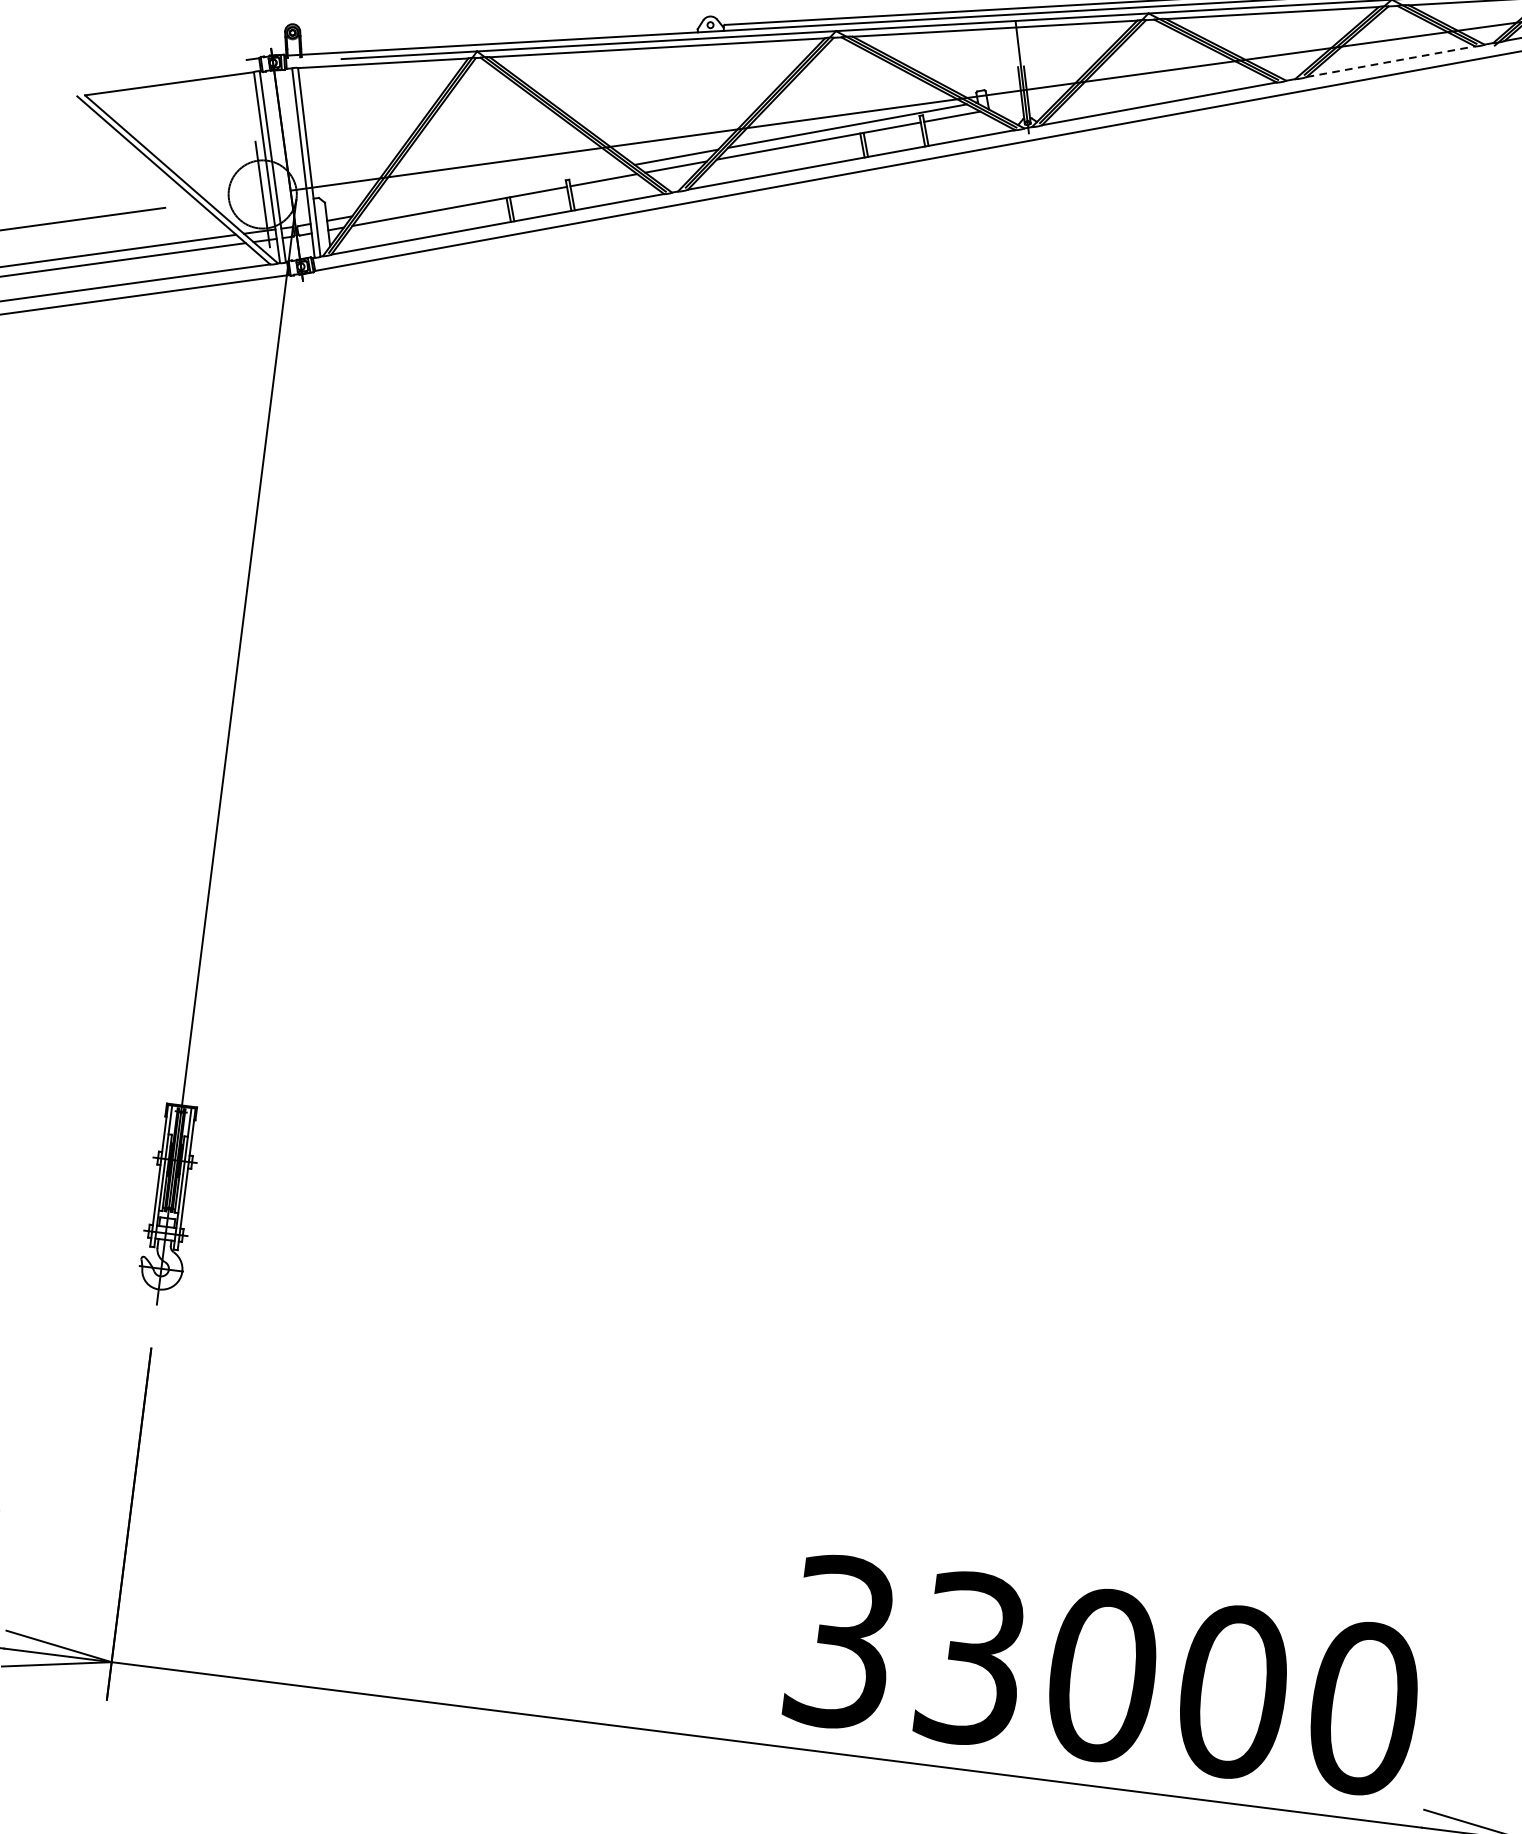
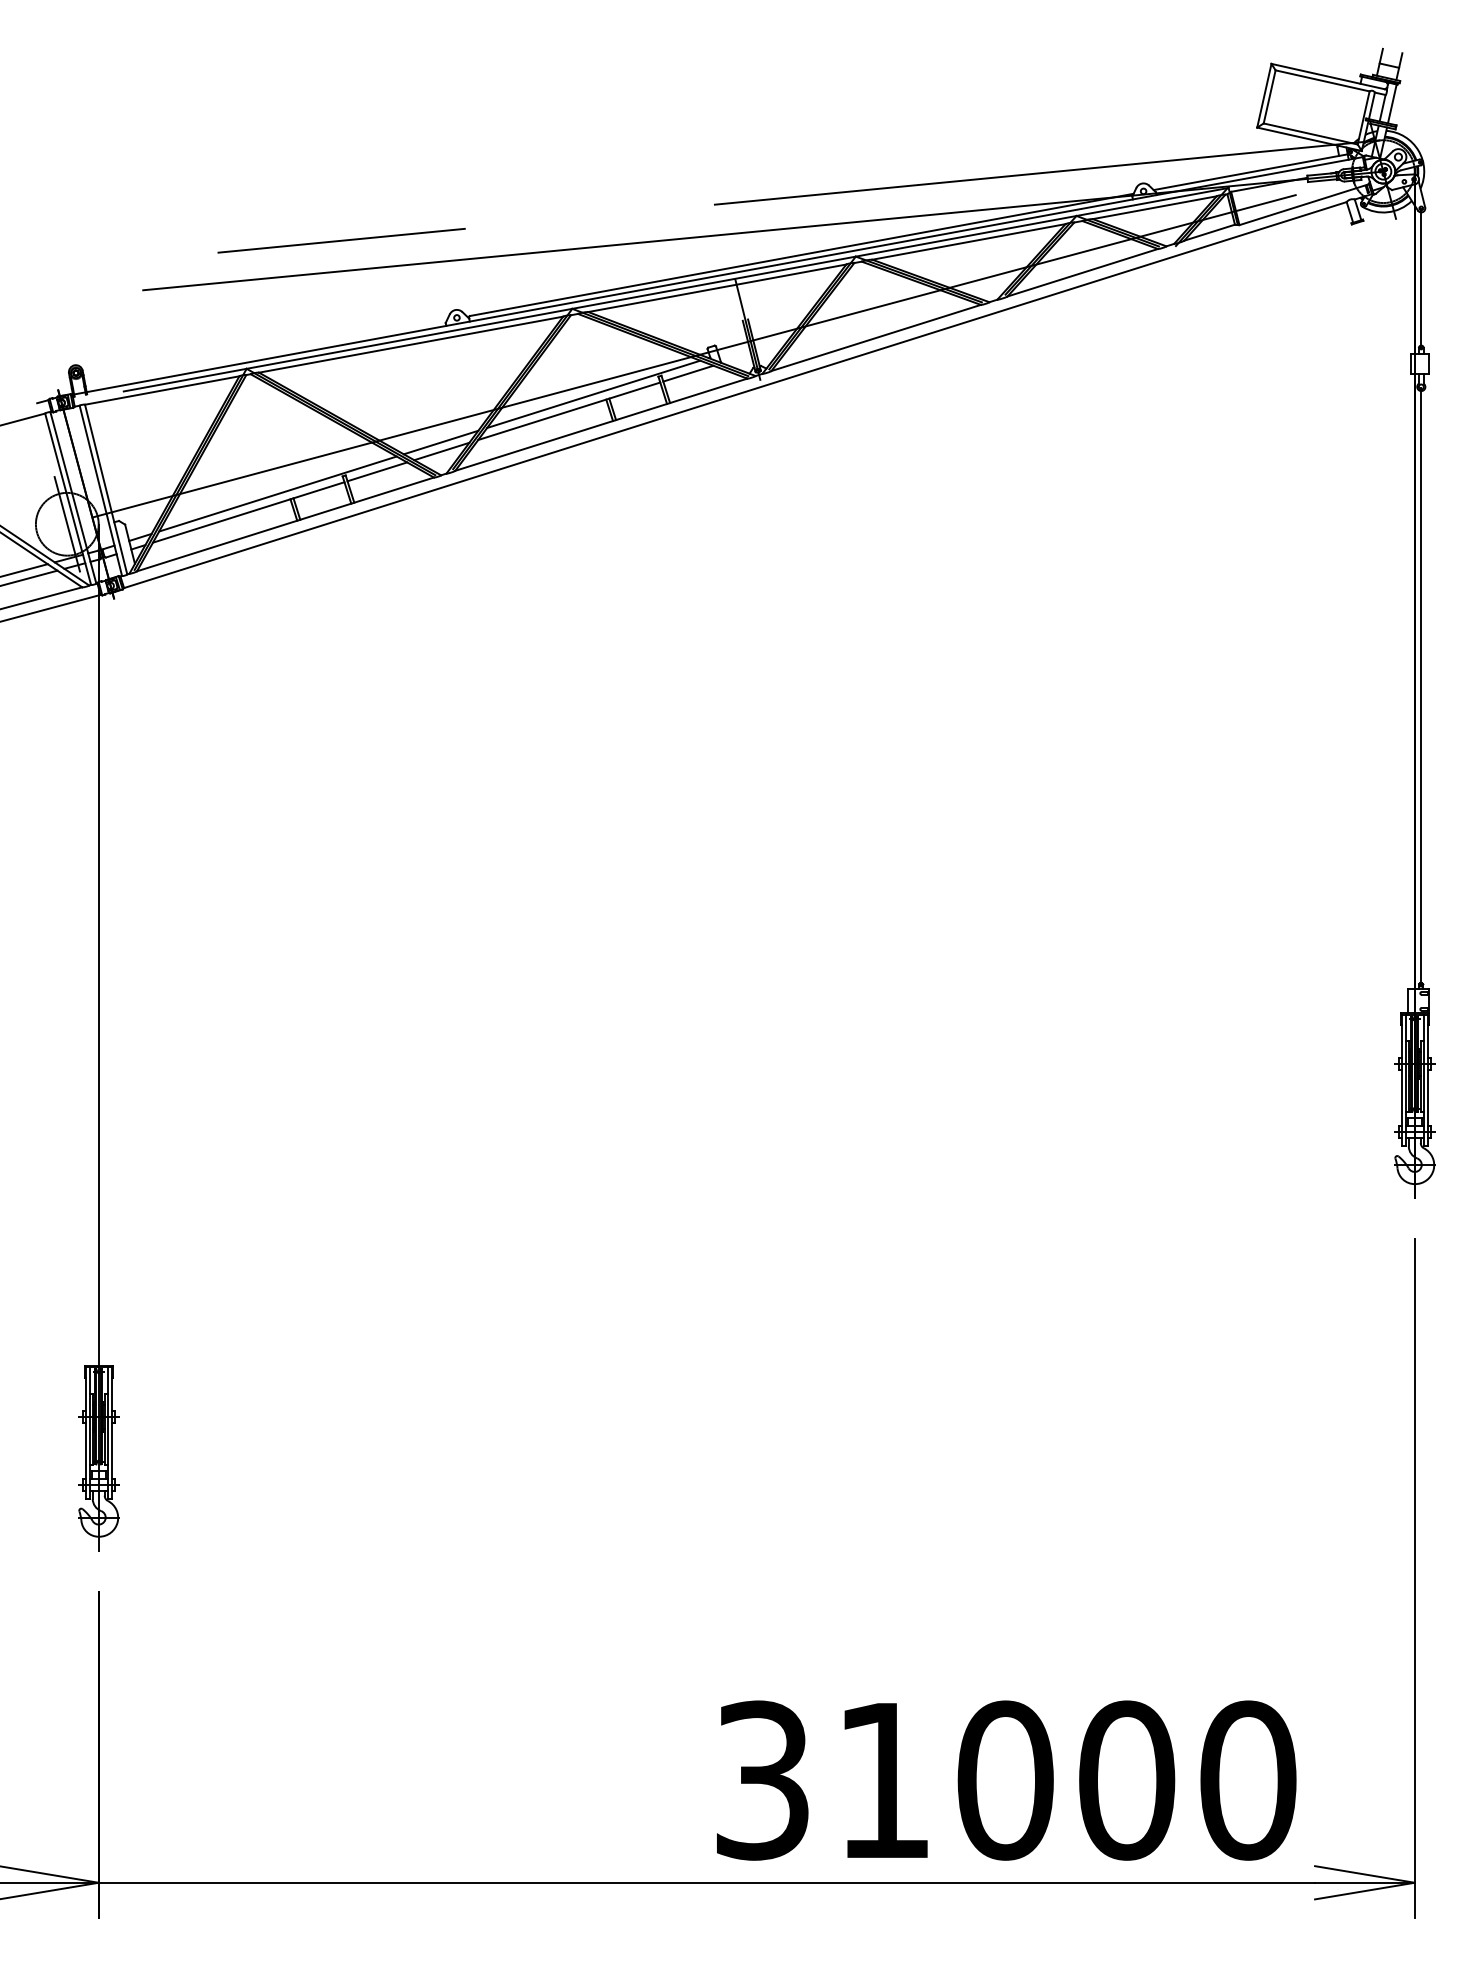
line: (1390, 61) -> (1082, 272), dashed -> solid
line: (493, 189) -> (277, 493), added
text: (970, 1658) -> (883, 1780), 33000 -> 31000

